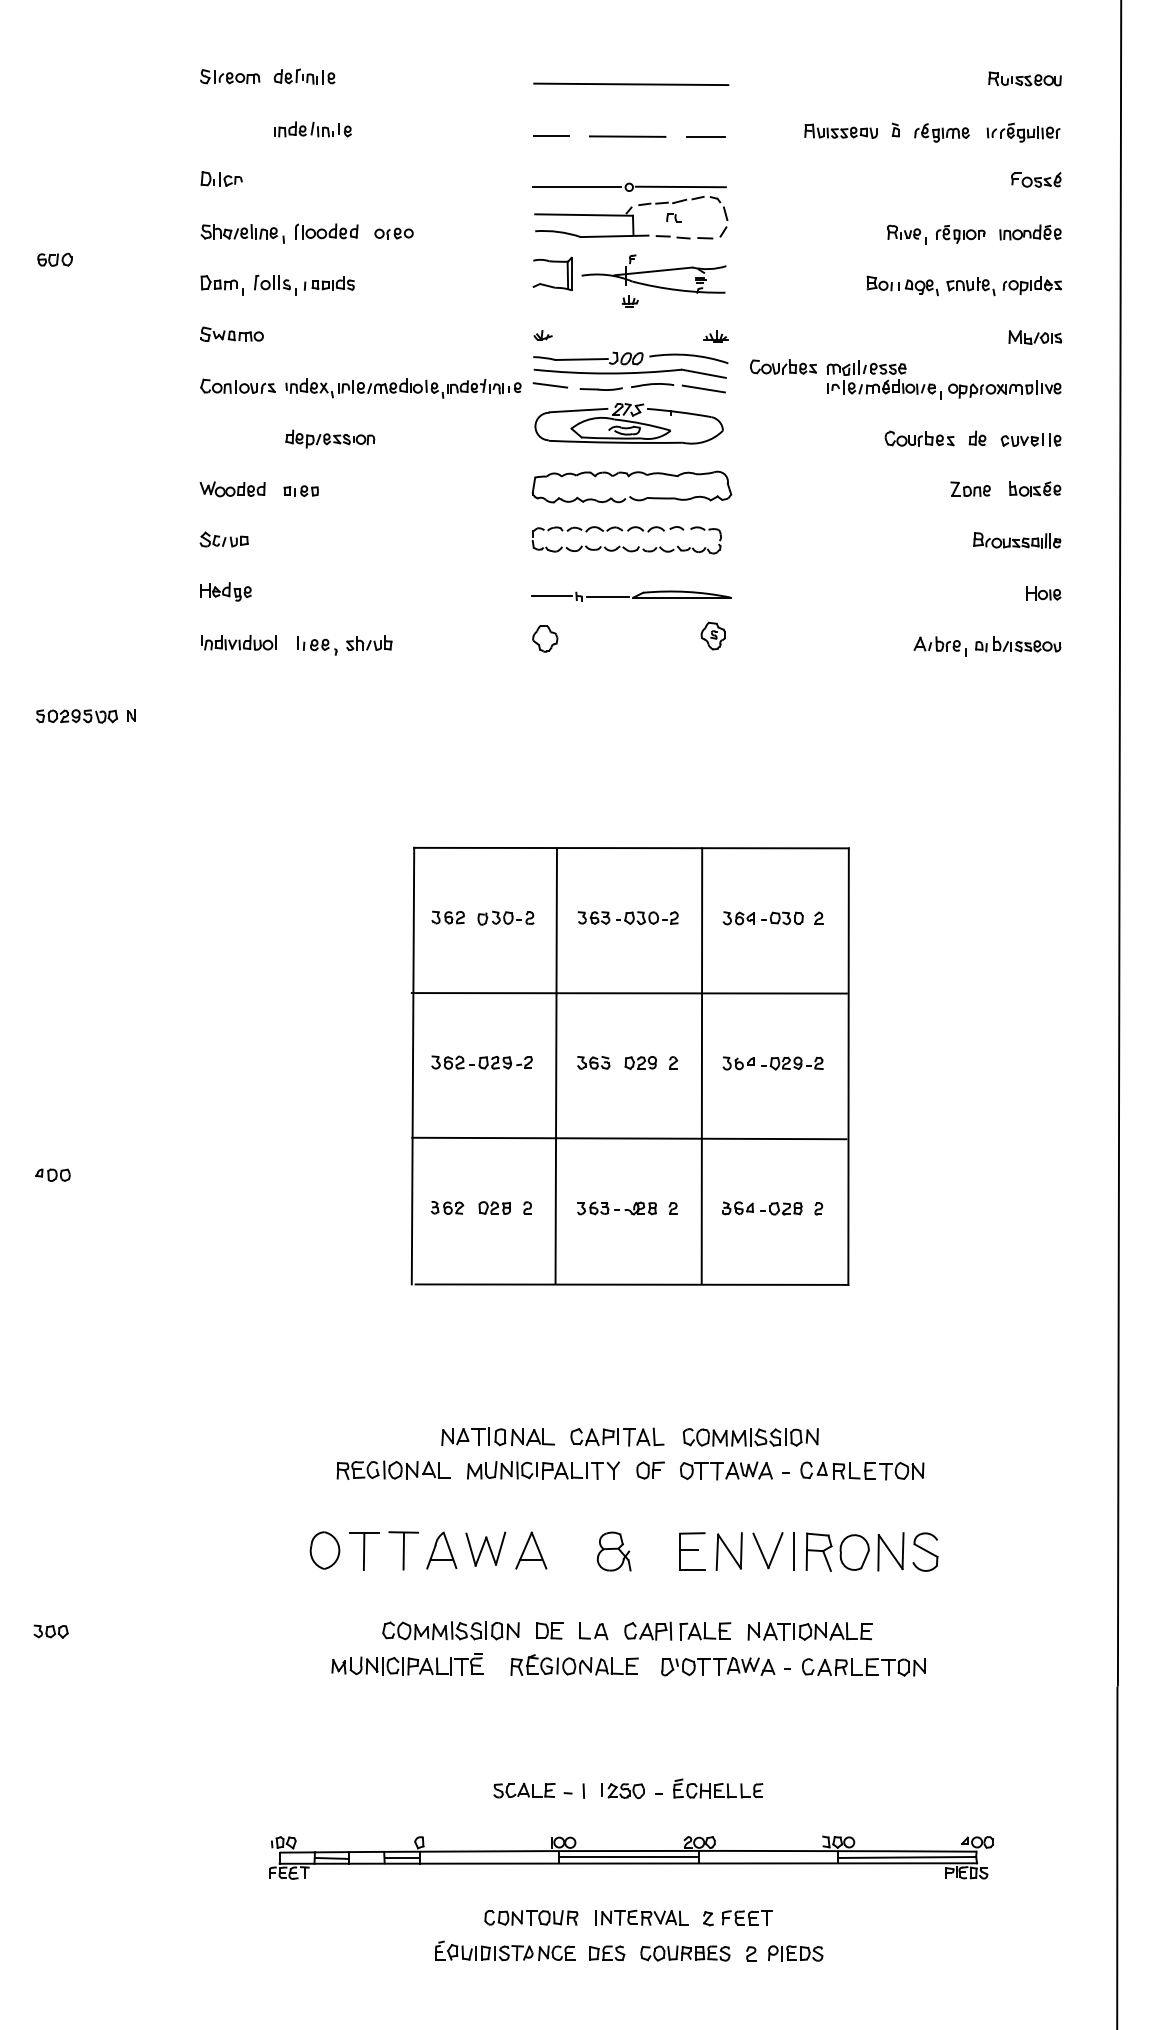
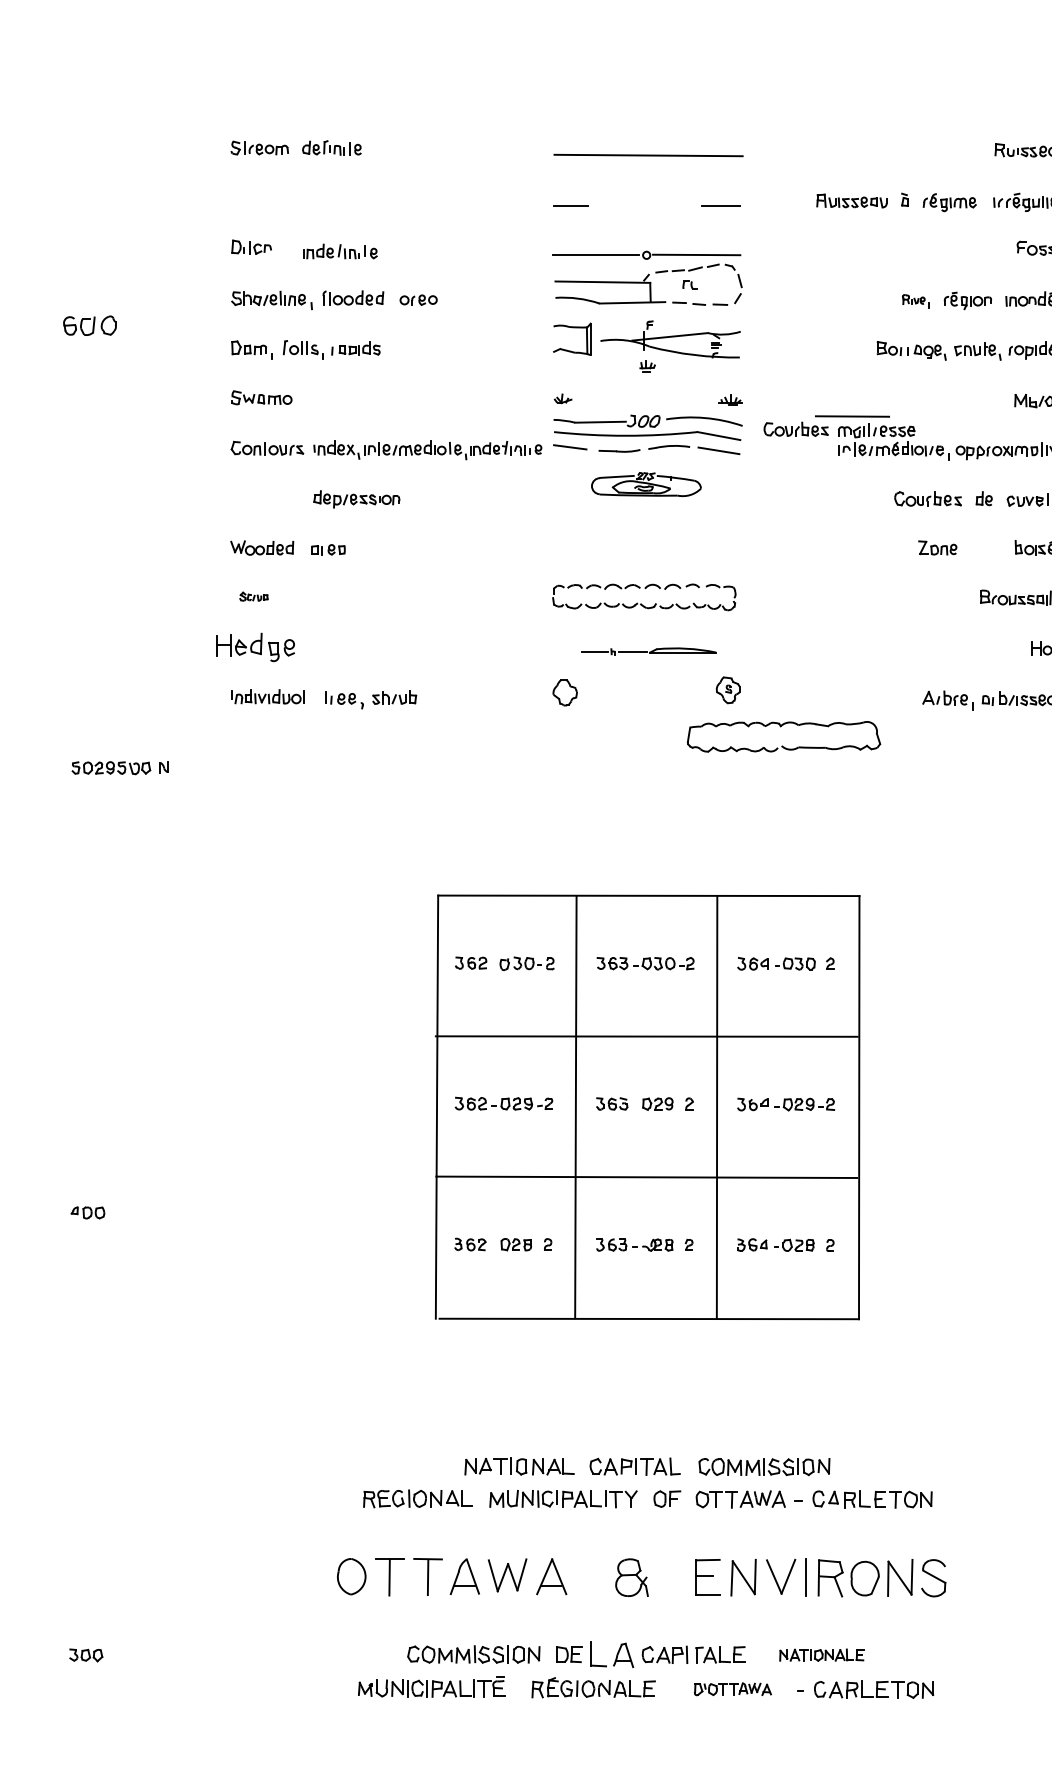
part: (312, 129) -> (339, 251), moved
line: (627, 136) -> (852, 416), moved
part: (906, 234) -> (915, 301), size x0.7
part: (54, 259) -> (89, 325), size x1.6
part: (628, 423) -> (645, 484), size x0.6
part: (628, 477) -> (780, 727), moved
part: (970, 488) -> (937, 547), moved
part: (223, 539) -> (253, 596), size x0.6
part: (225, 591) -> (255, 647), size x1.6
part: (631, 595) -> (648, 650), size x0.7
part: (593, 1631) -> (611, 1655), size x1.6
part: (809, 1631) -> (821, 1655), size x0.7
part: (718, 1666) -> (733, 1689), size x0.7

